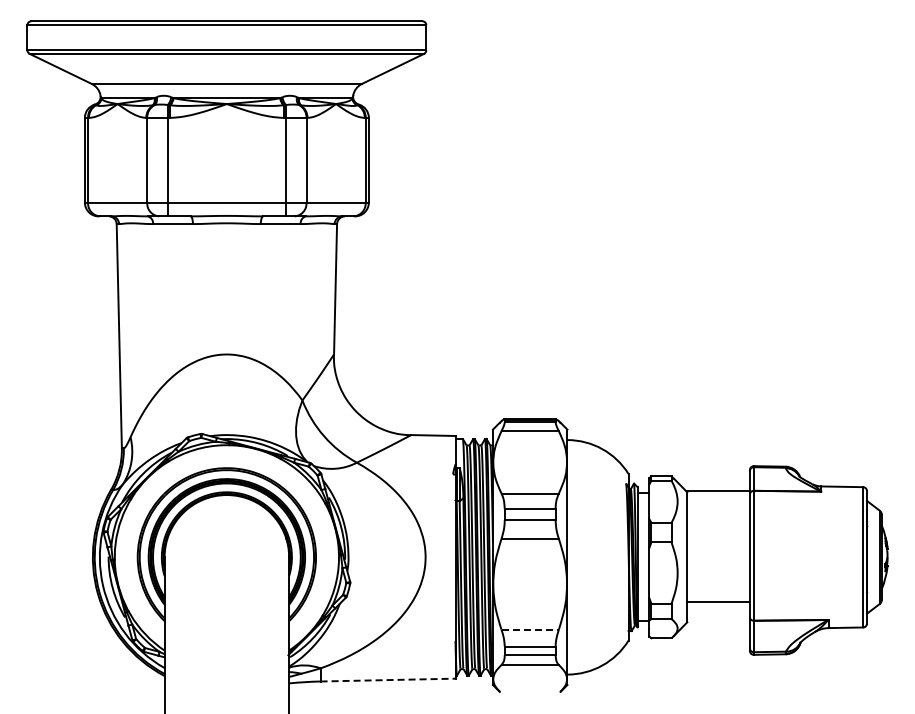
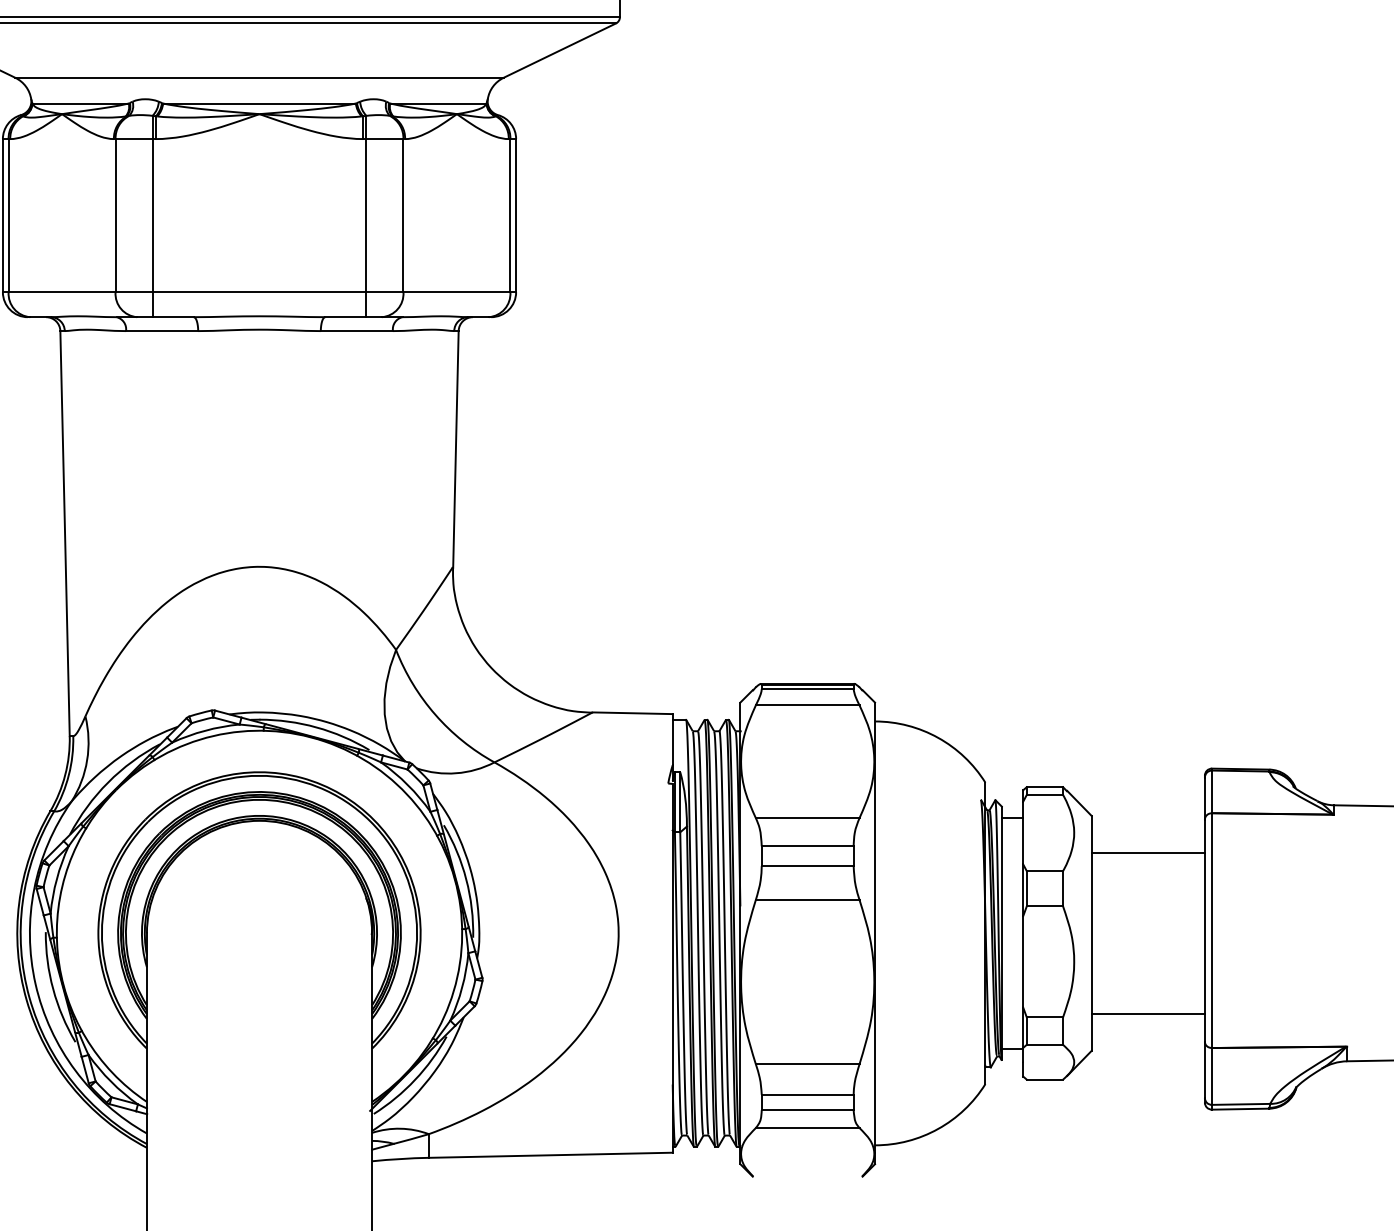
line: (718, 490) -> (1148, 852), moved
line: (530, 629) -> (808, 1063), dashed -> solid
line: (388, 680) -> (551, 1156), dashed -> solid

